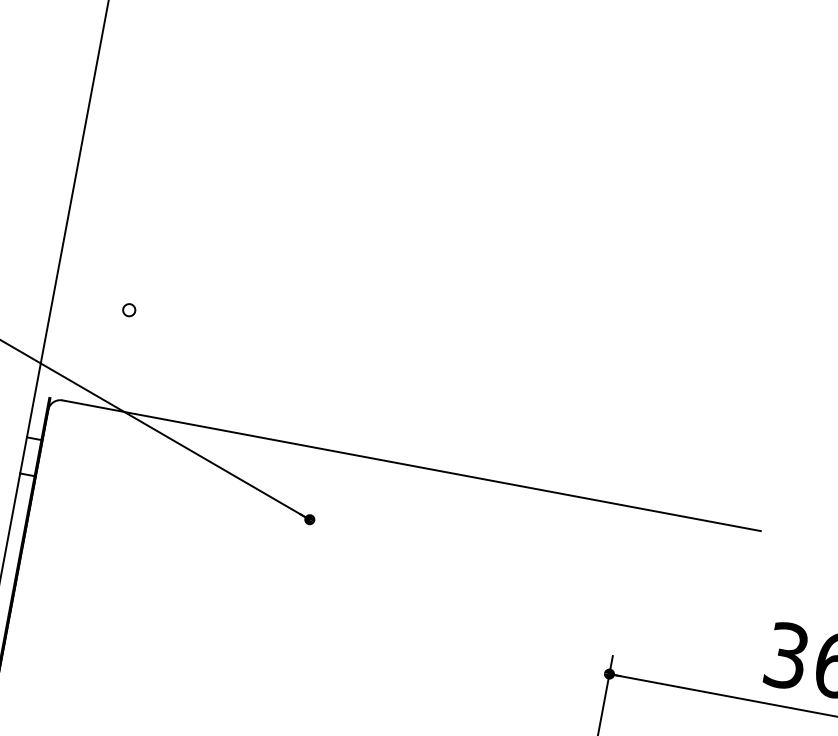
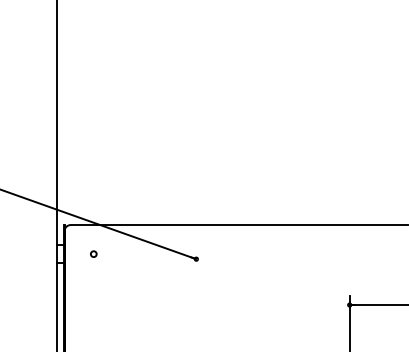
circle: (128, 308) -> (93, 253), moved

